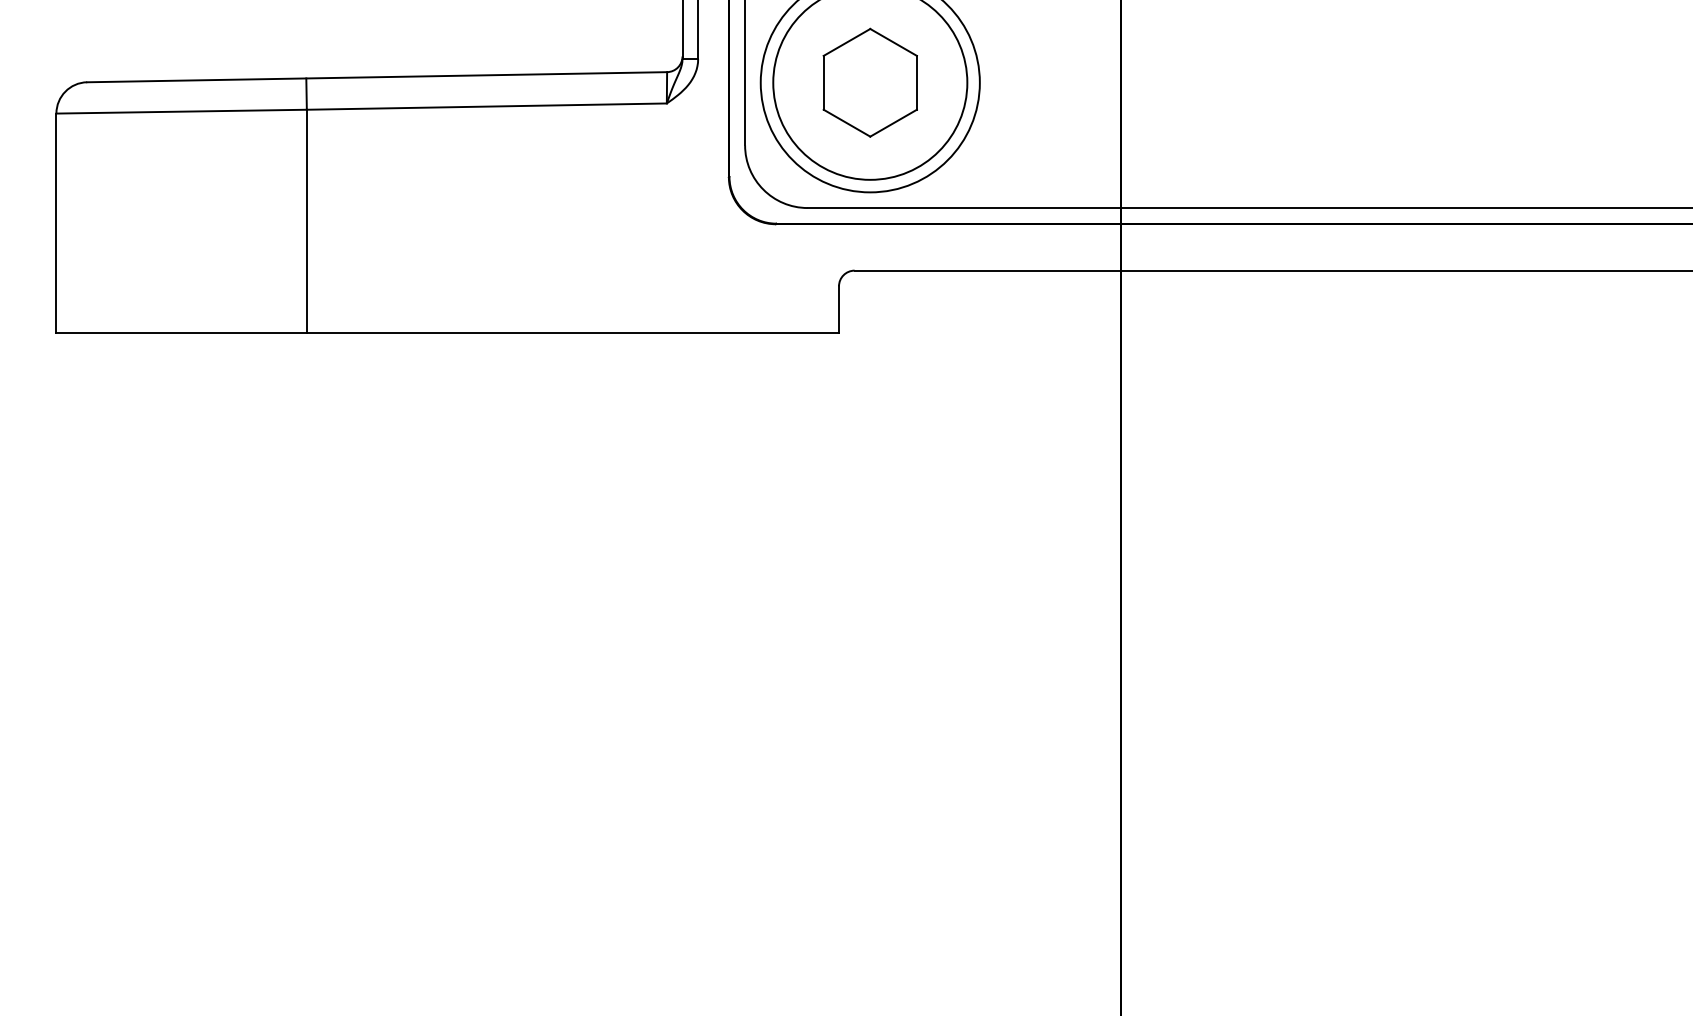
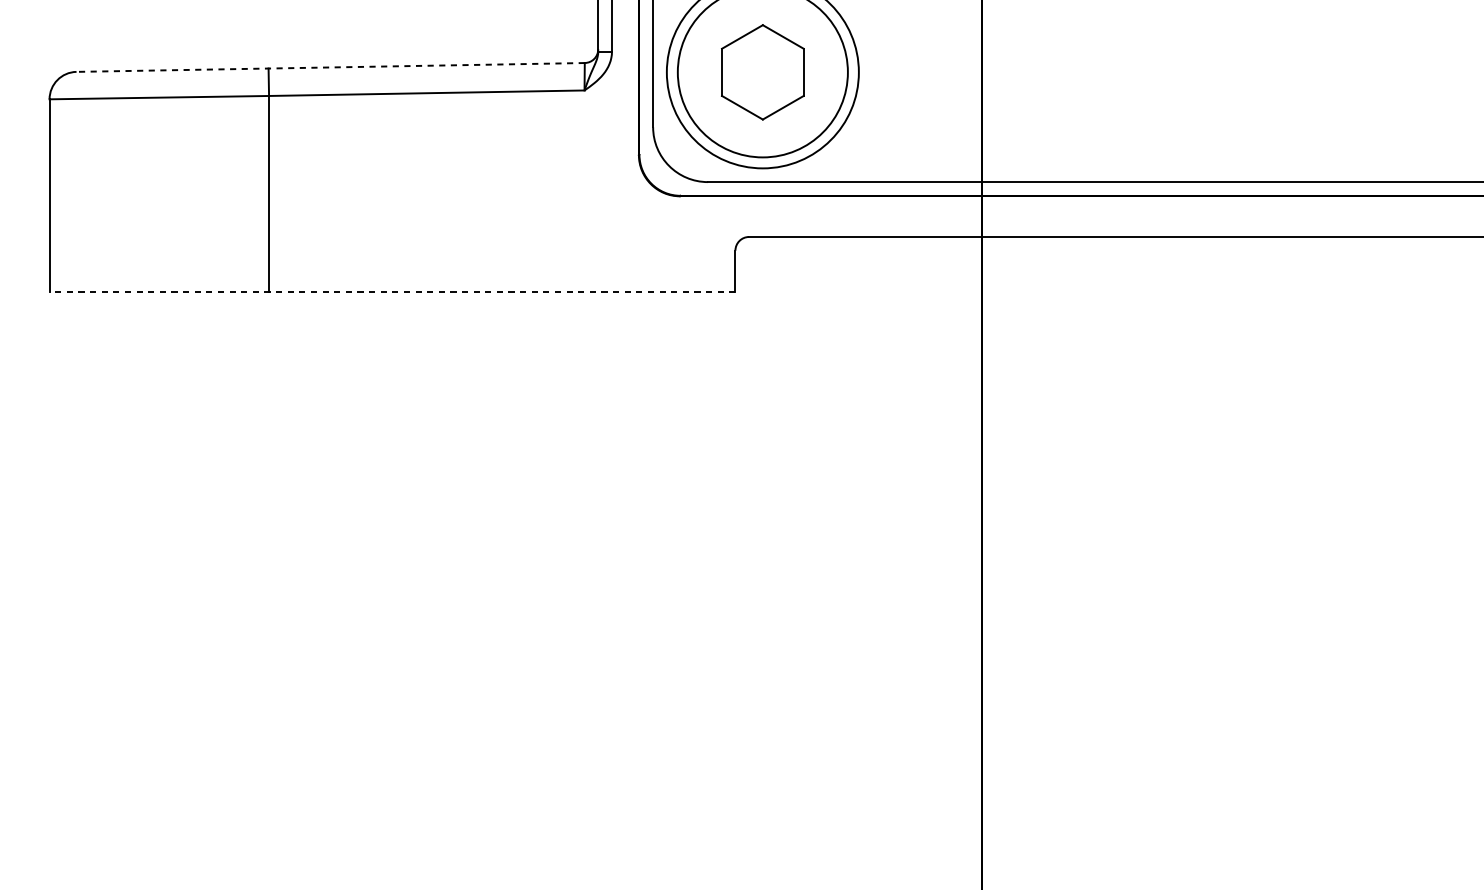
line: (376, 77) -> (330, 67), solid -> dashed
line: (447, 333) -> (392, 292), solid -> dashed

